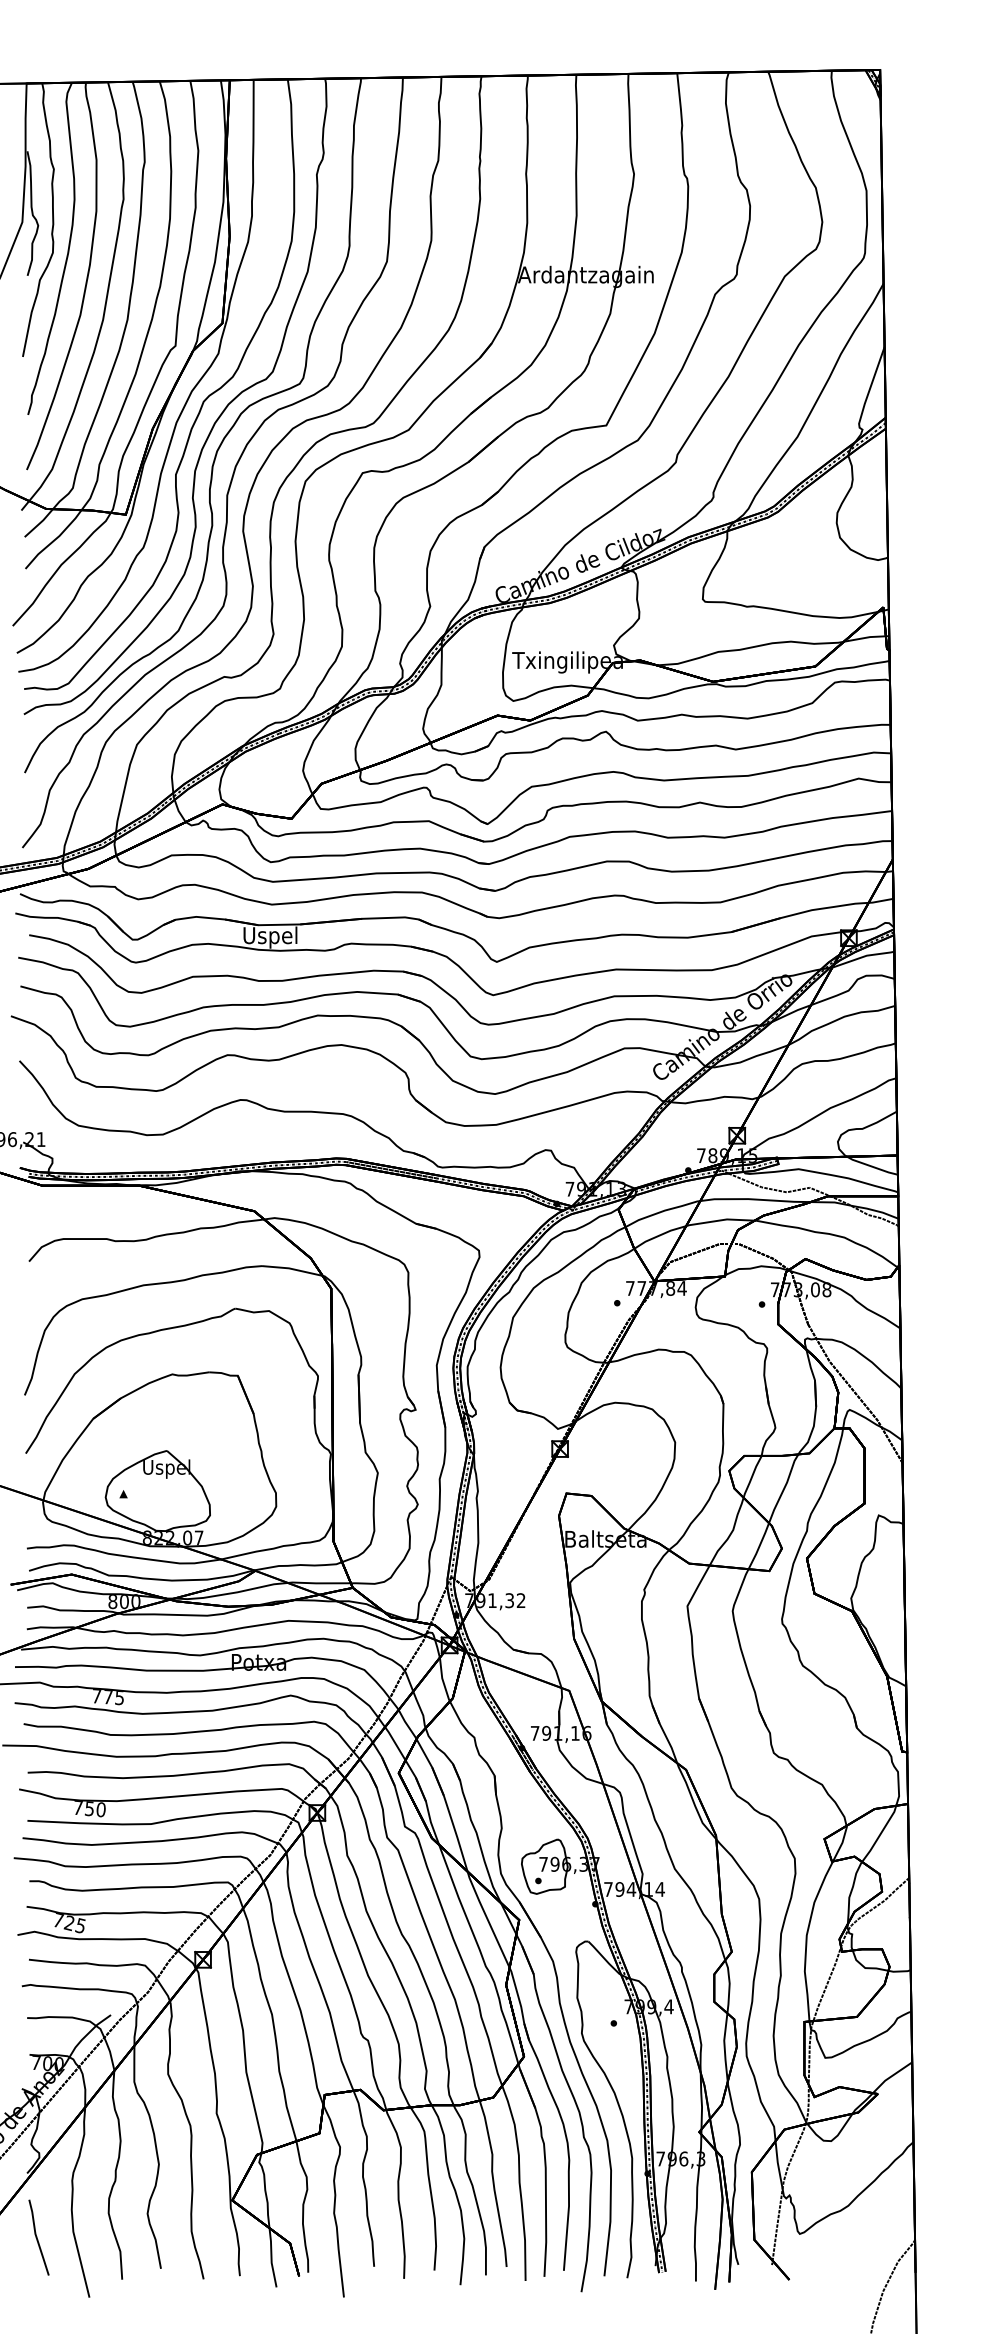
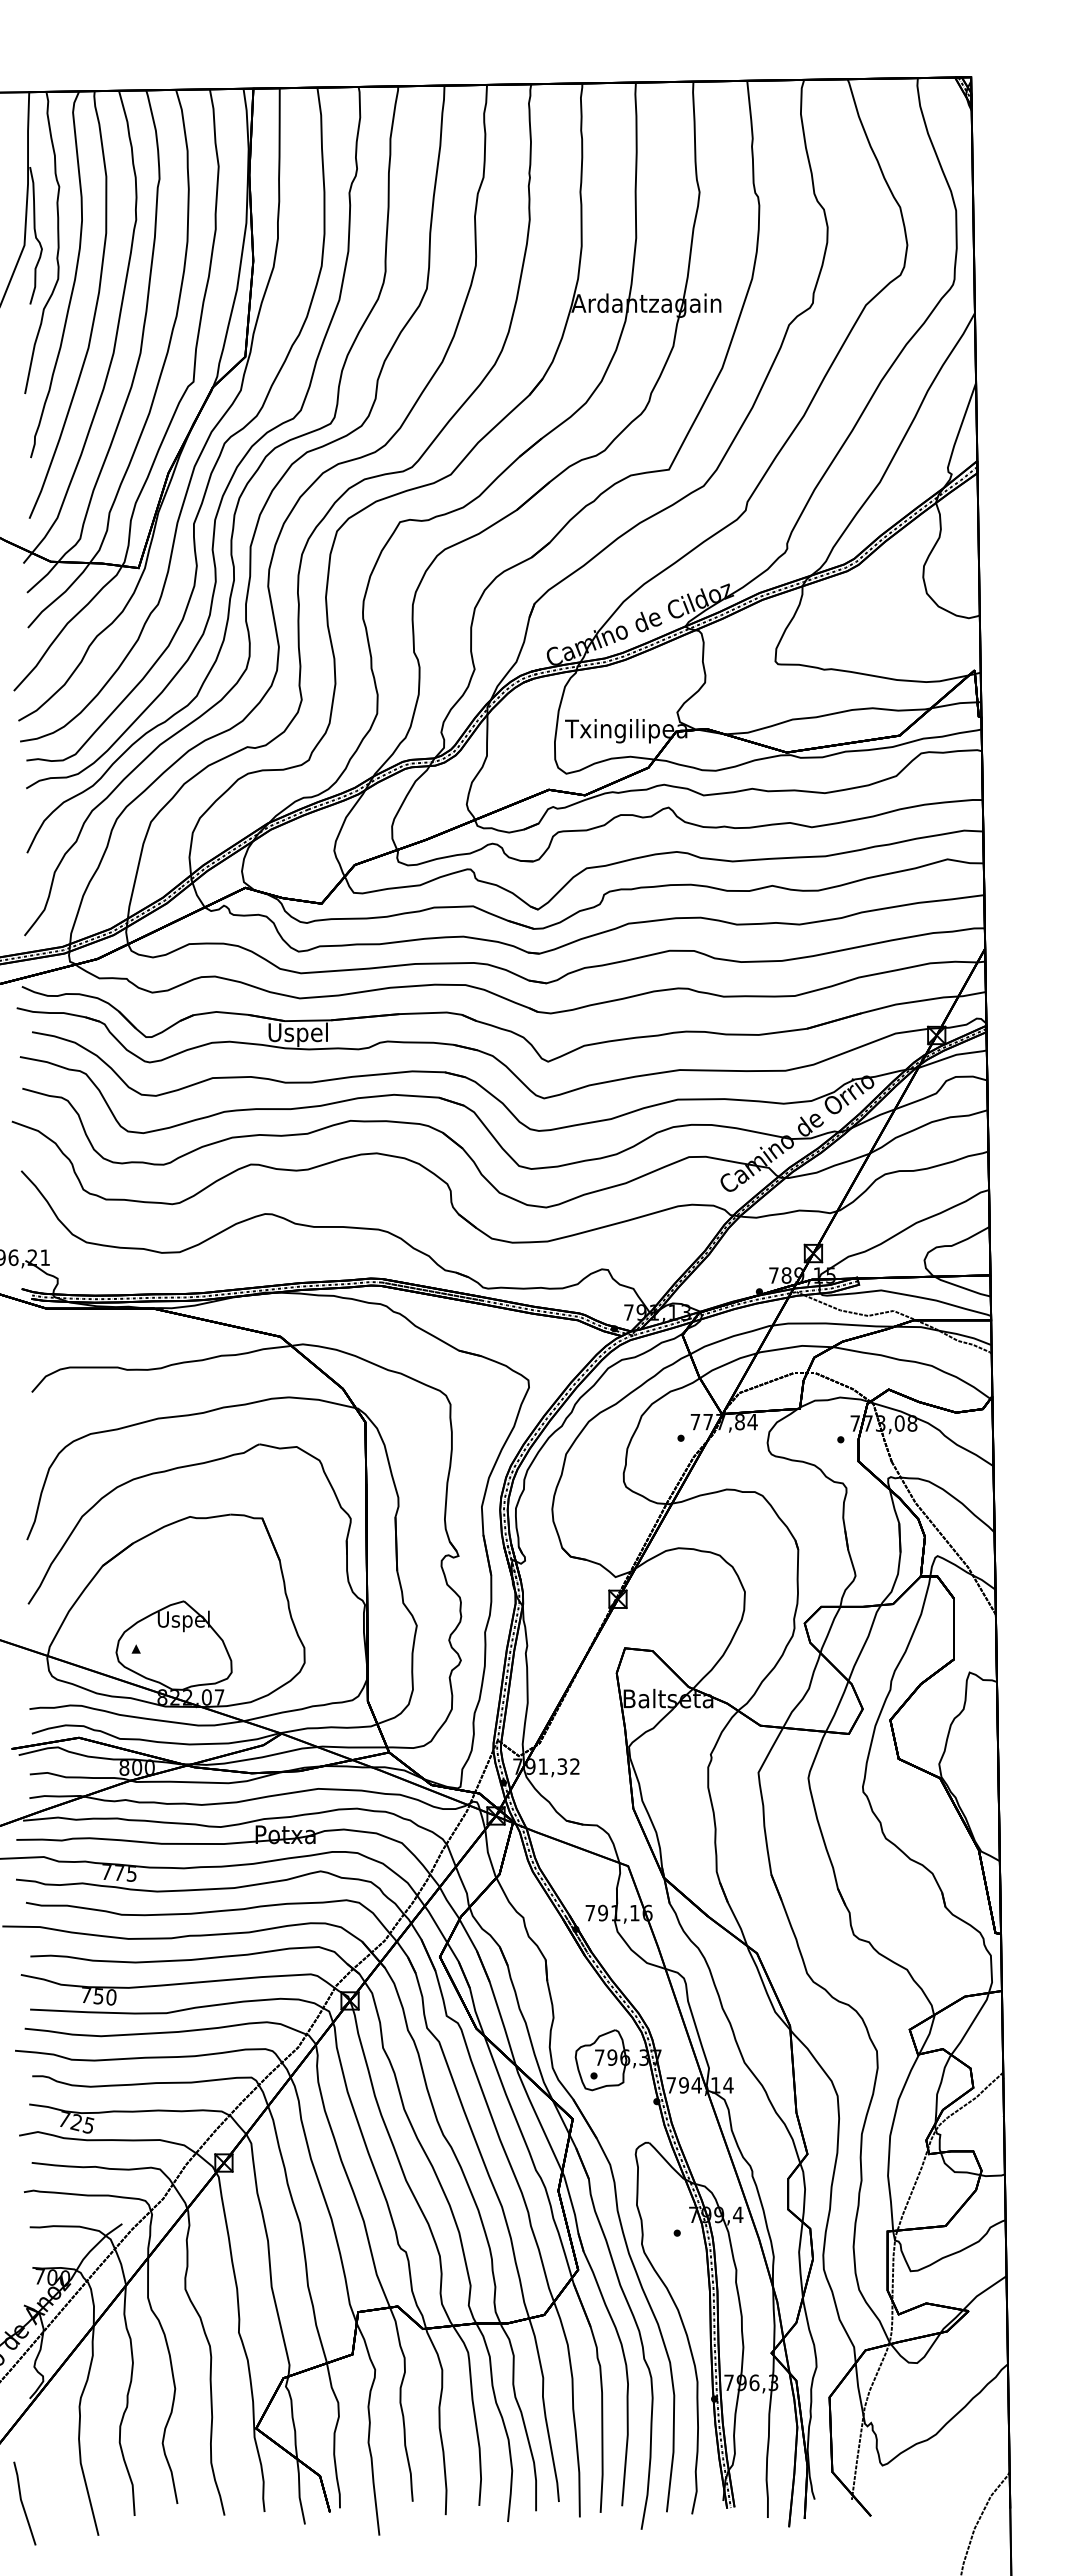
line: (37, 2237) -> (23, 2503), moved

